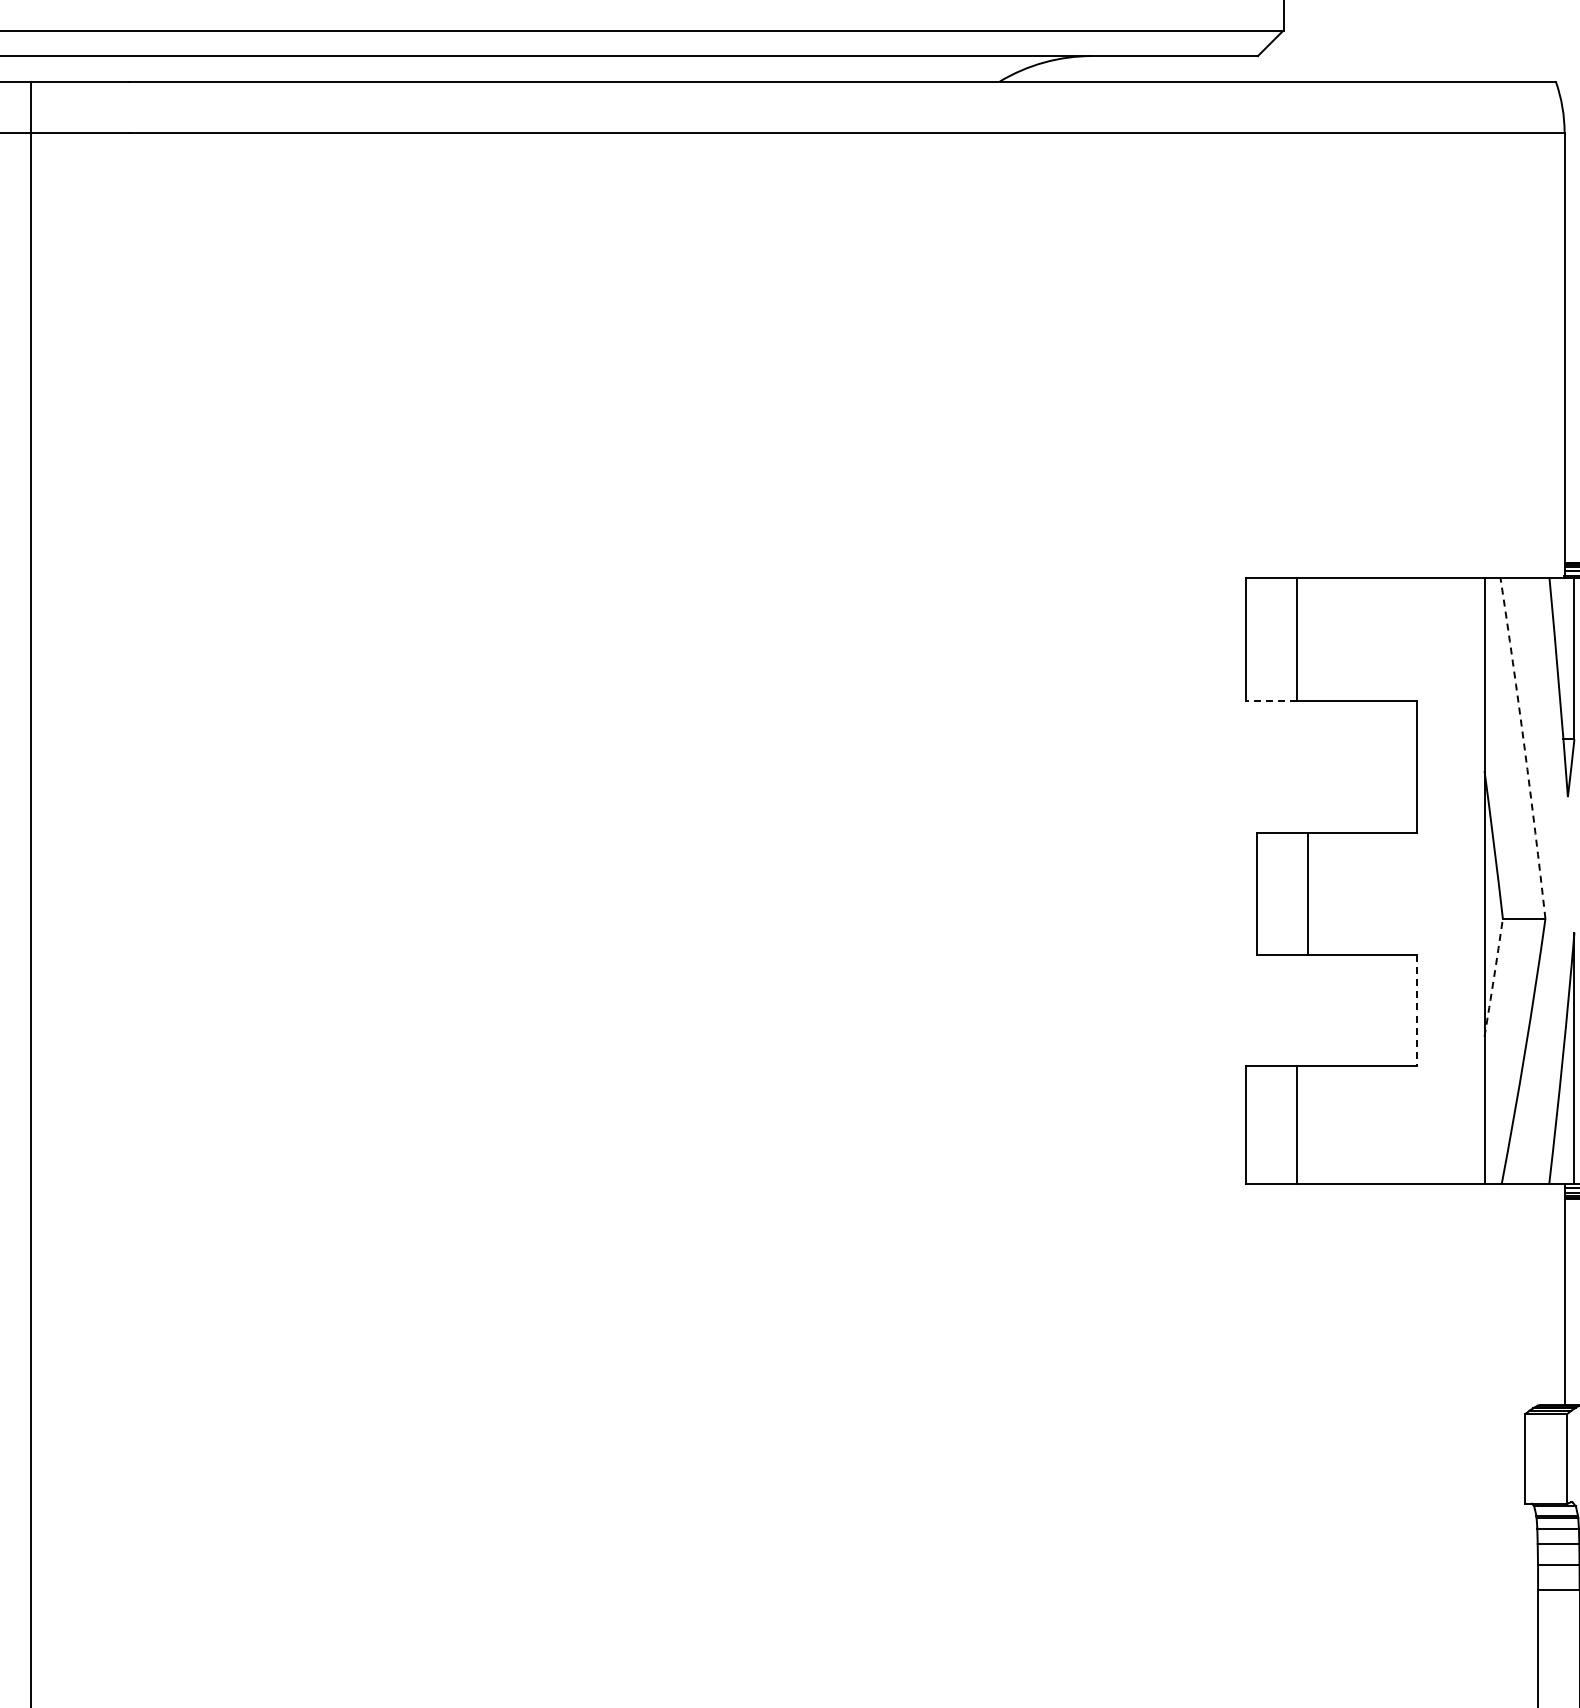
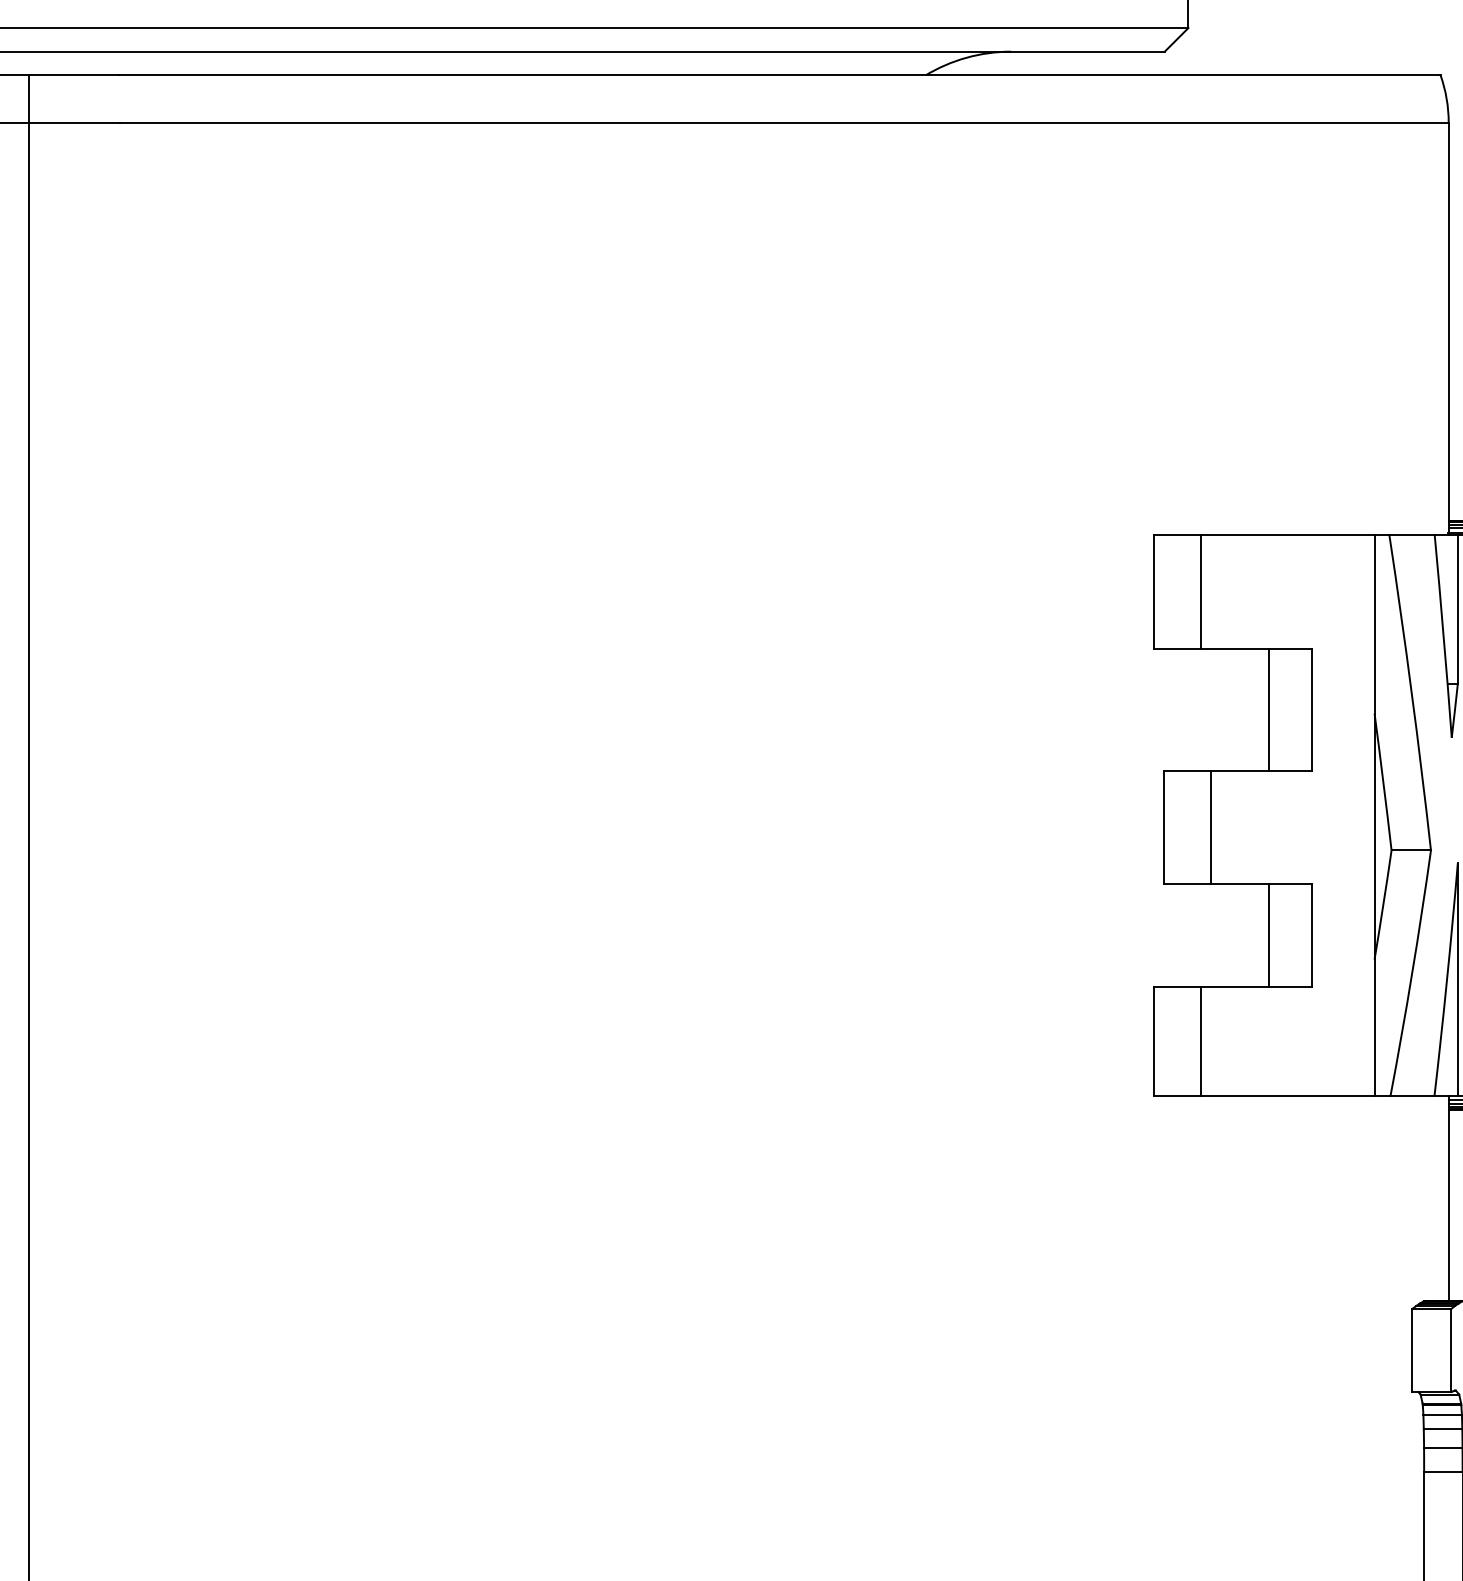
line: (1271, 701) -> (1177, 649), dashed -> solid
arc: (1524, 748) -> (1411, 692), dashed -> solid
line: (1370, 767) -> (1268, 710), added
arc: (1494, 977) -> (1383, 904), dashed -> solid
line: (1370, 1010) -> (1268, 935), added
line: (1417, 1010) -> (1312, 935), dashed -> solid

